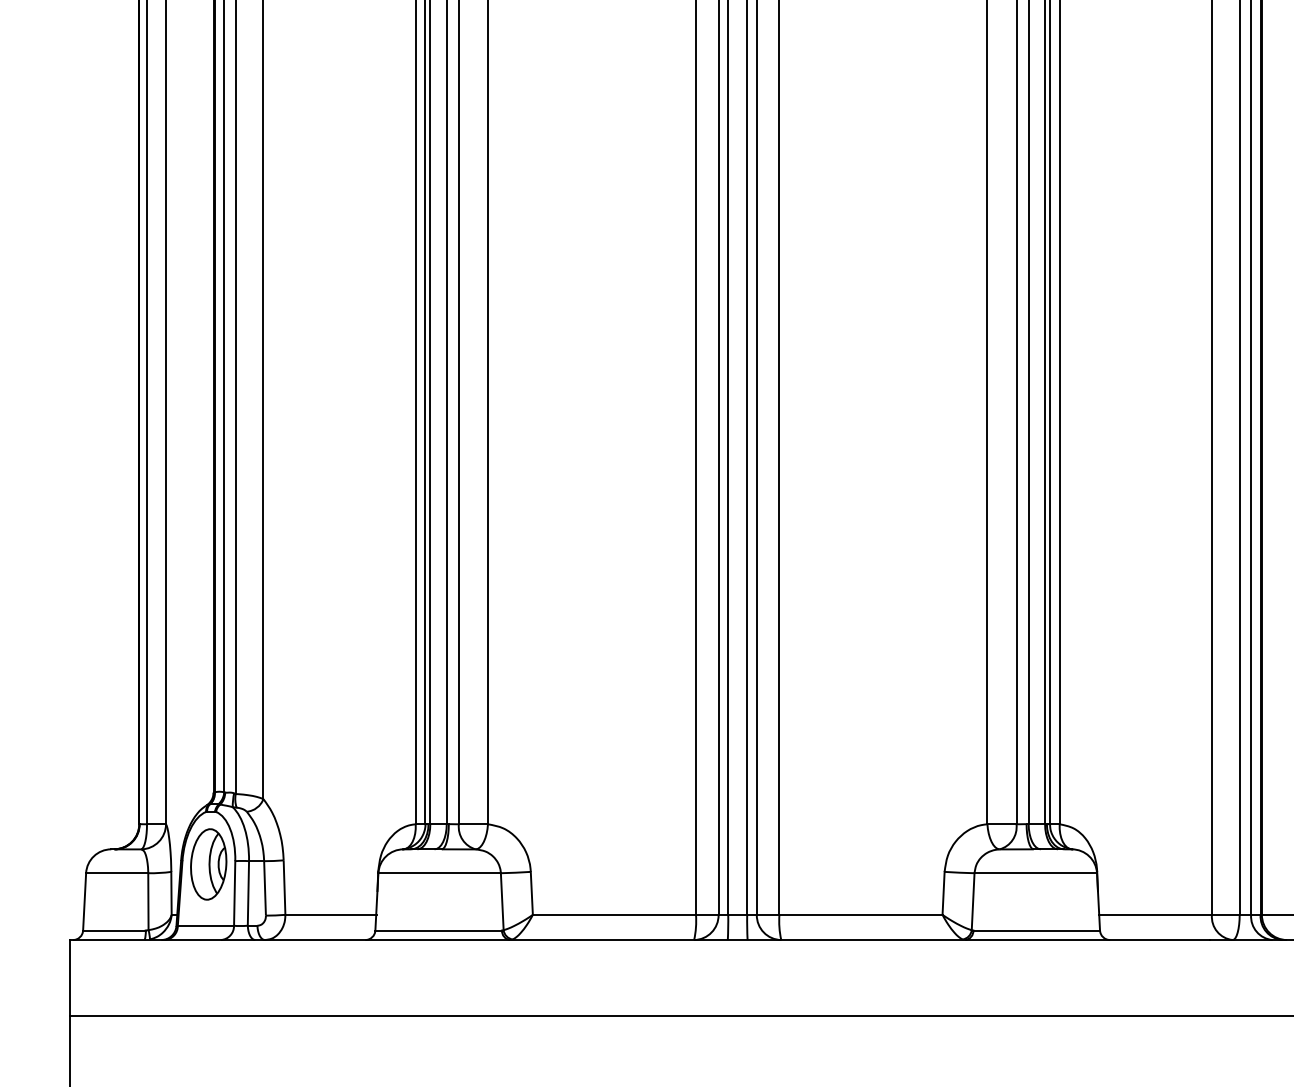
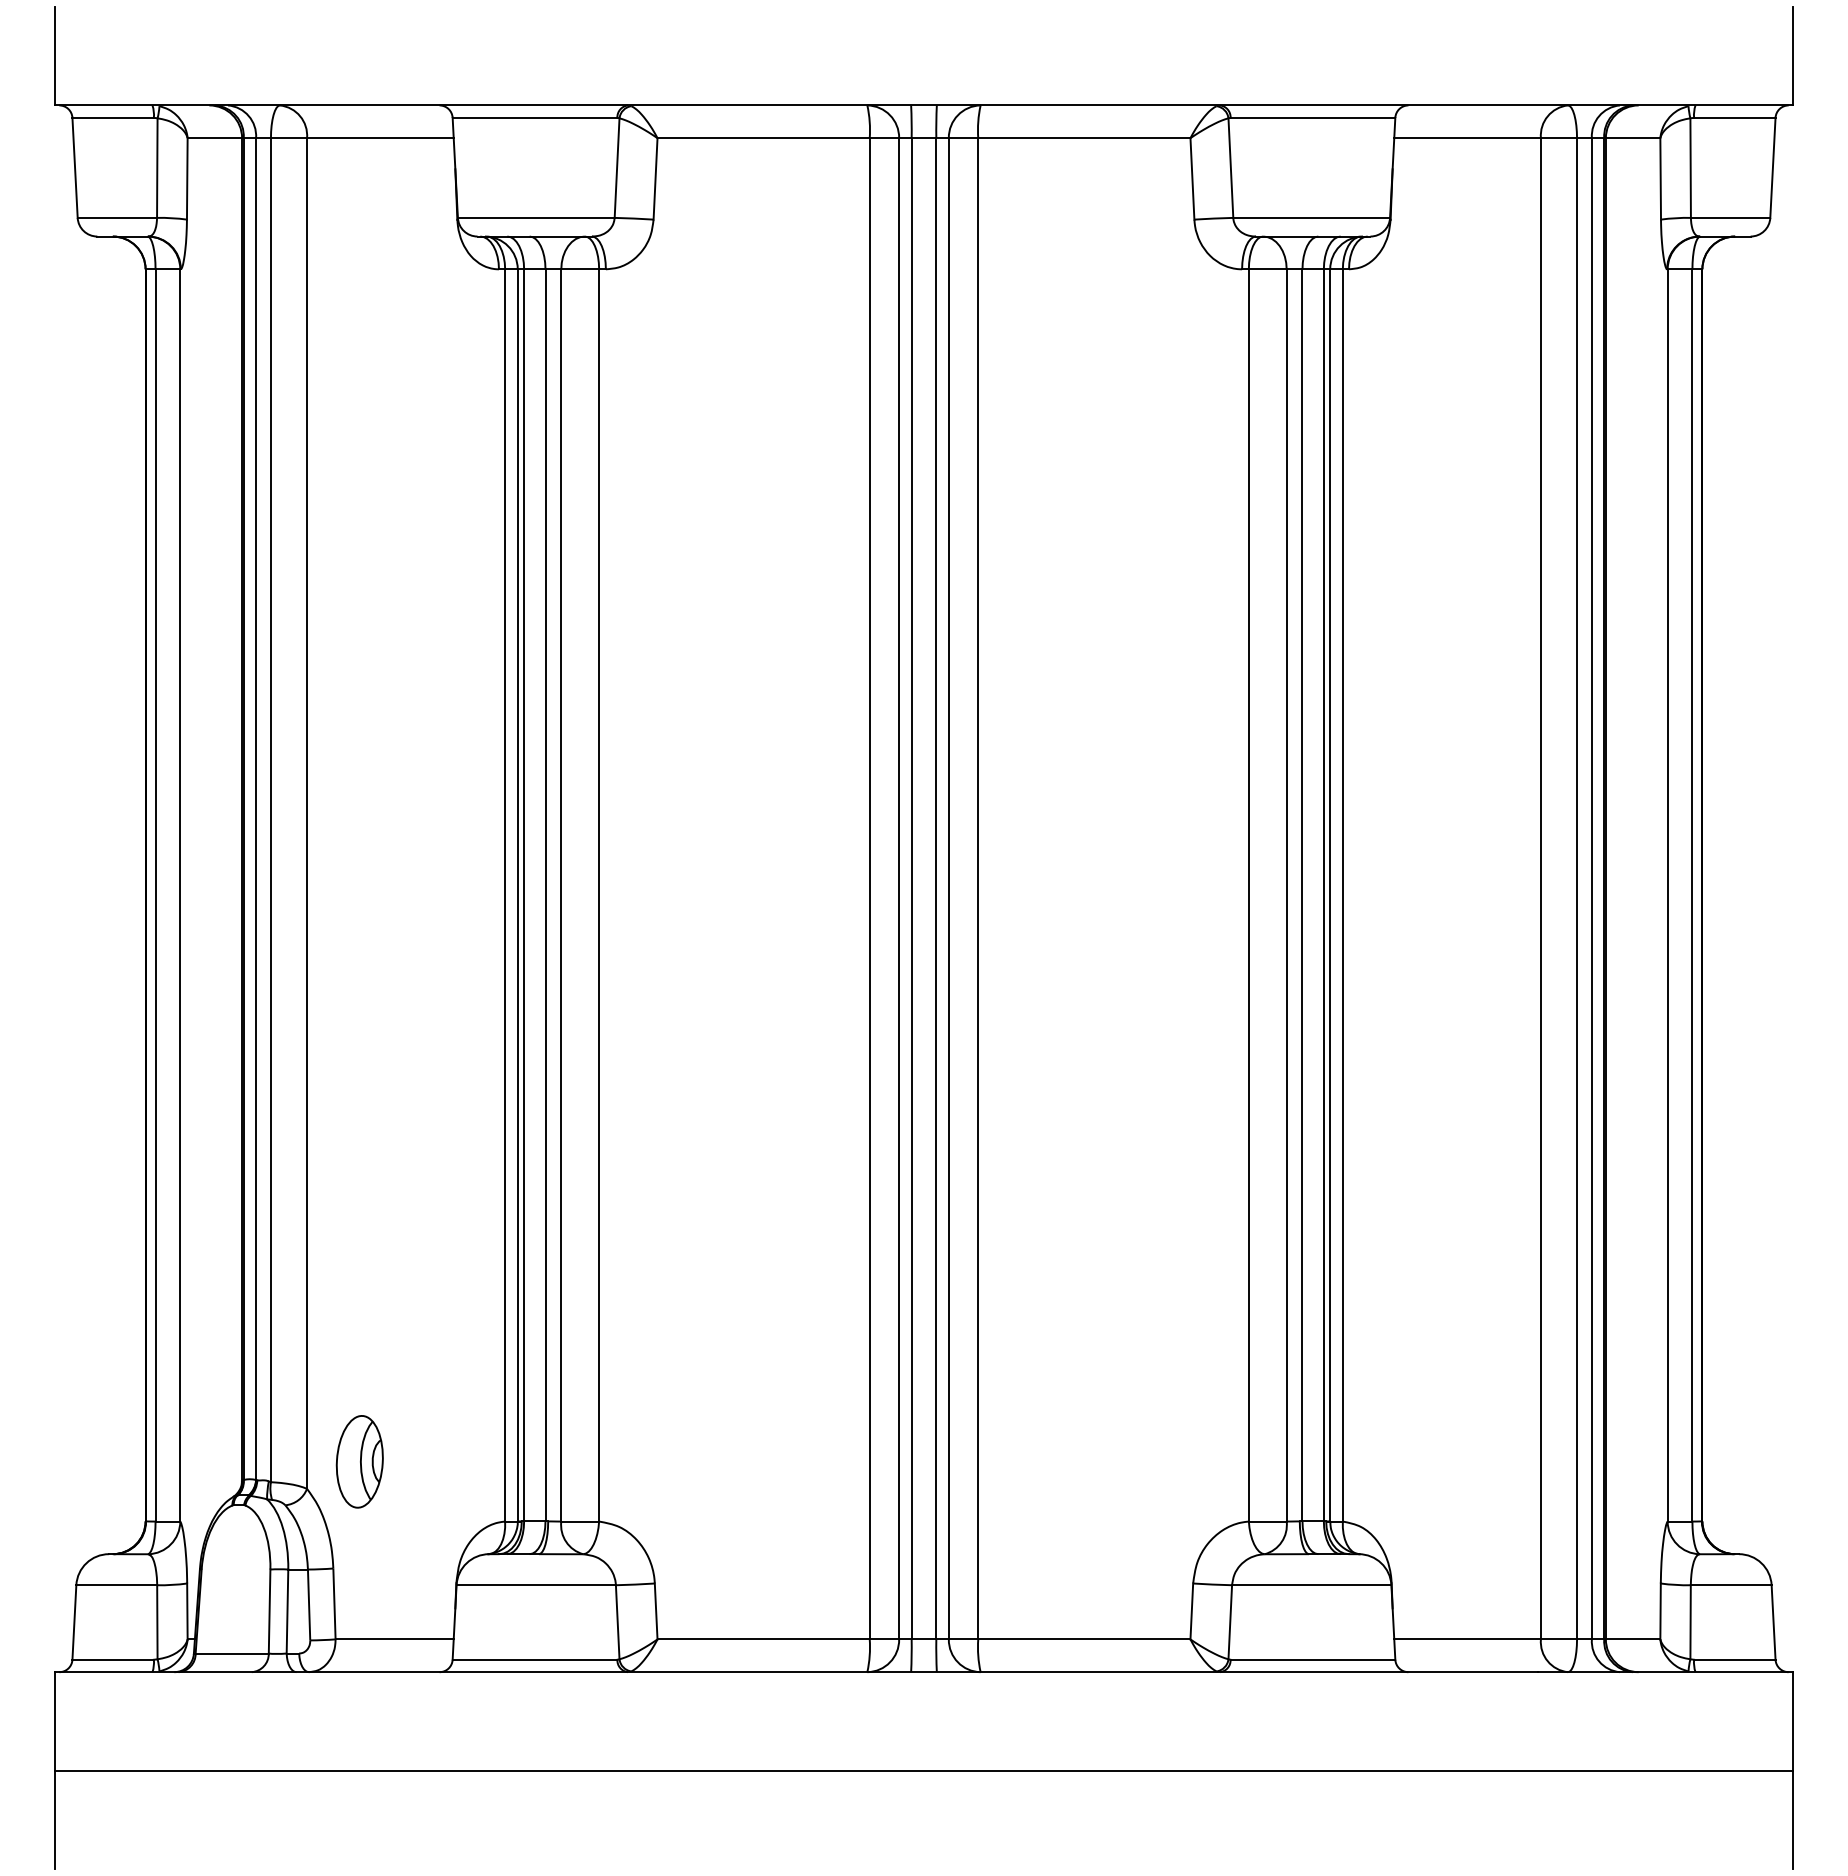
part: (208, 864) -> (359, 1461), moved

